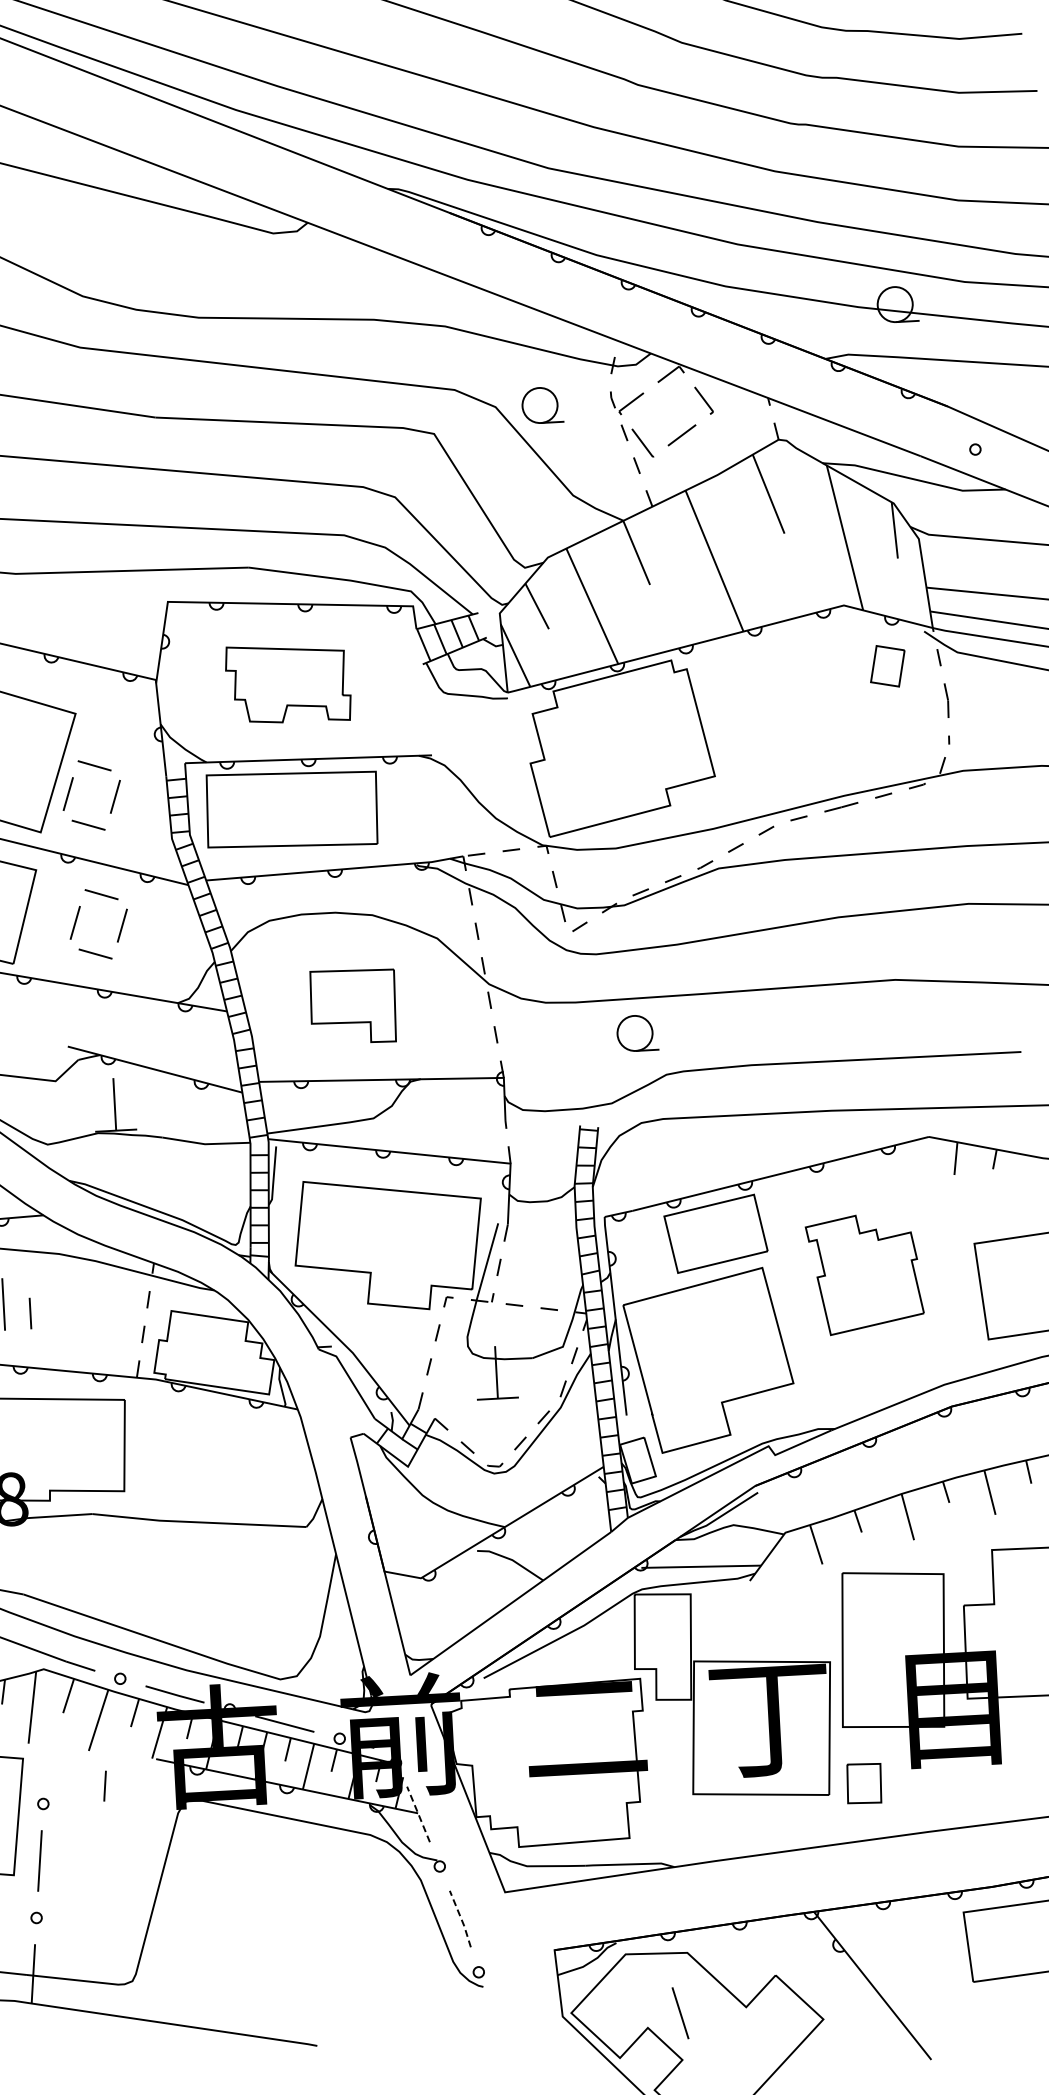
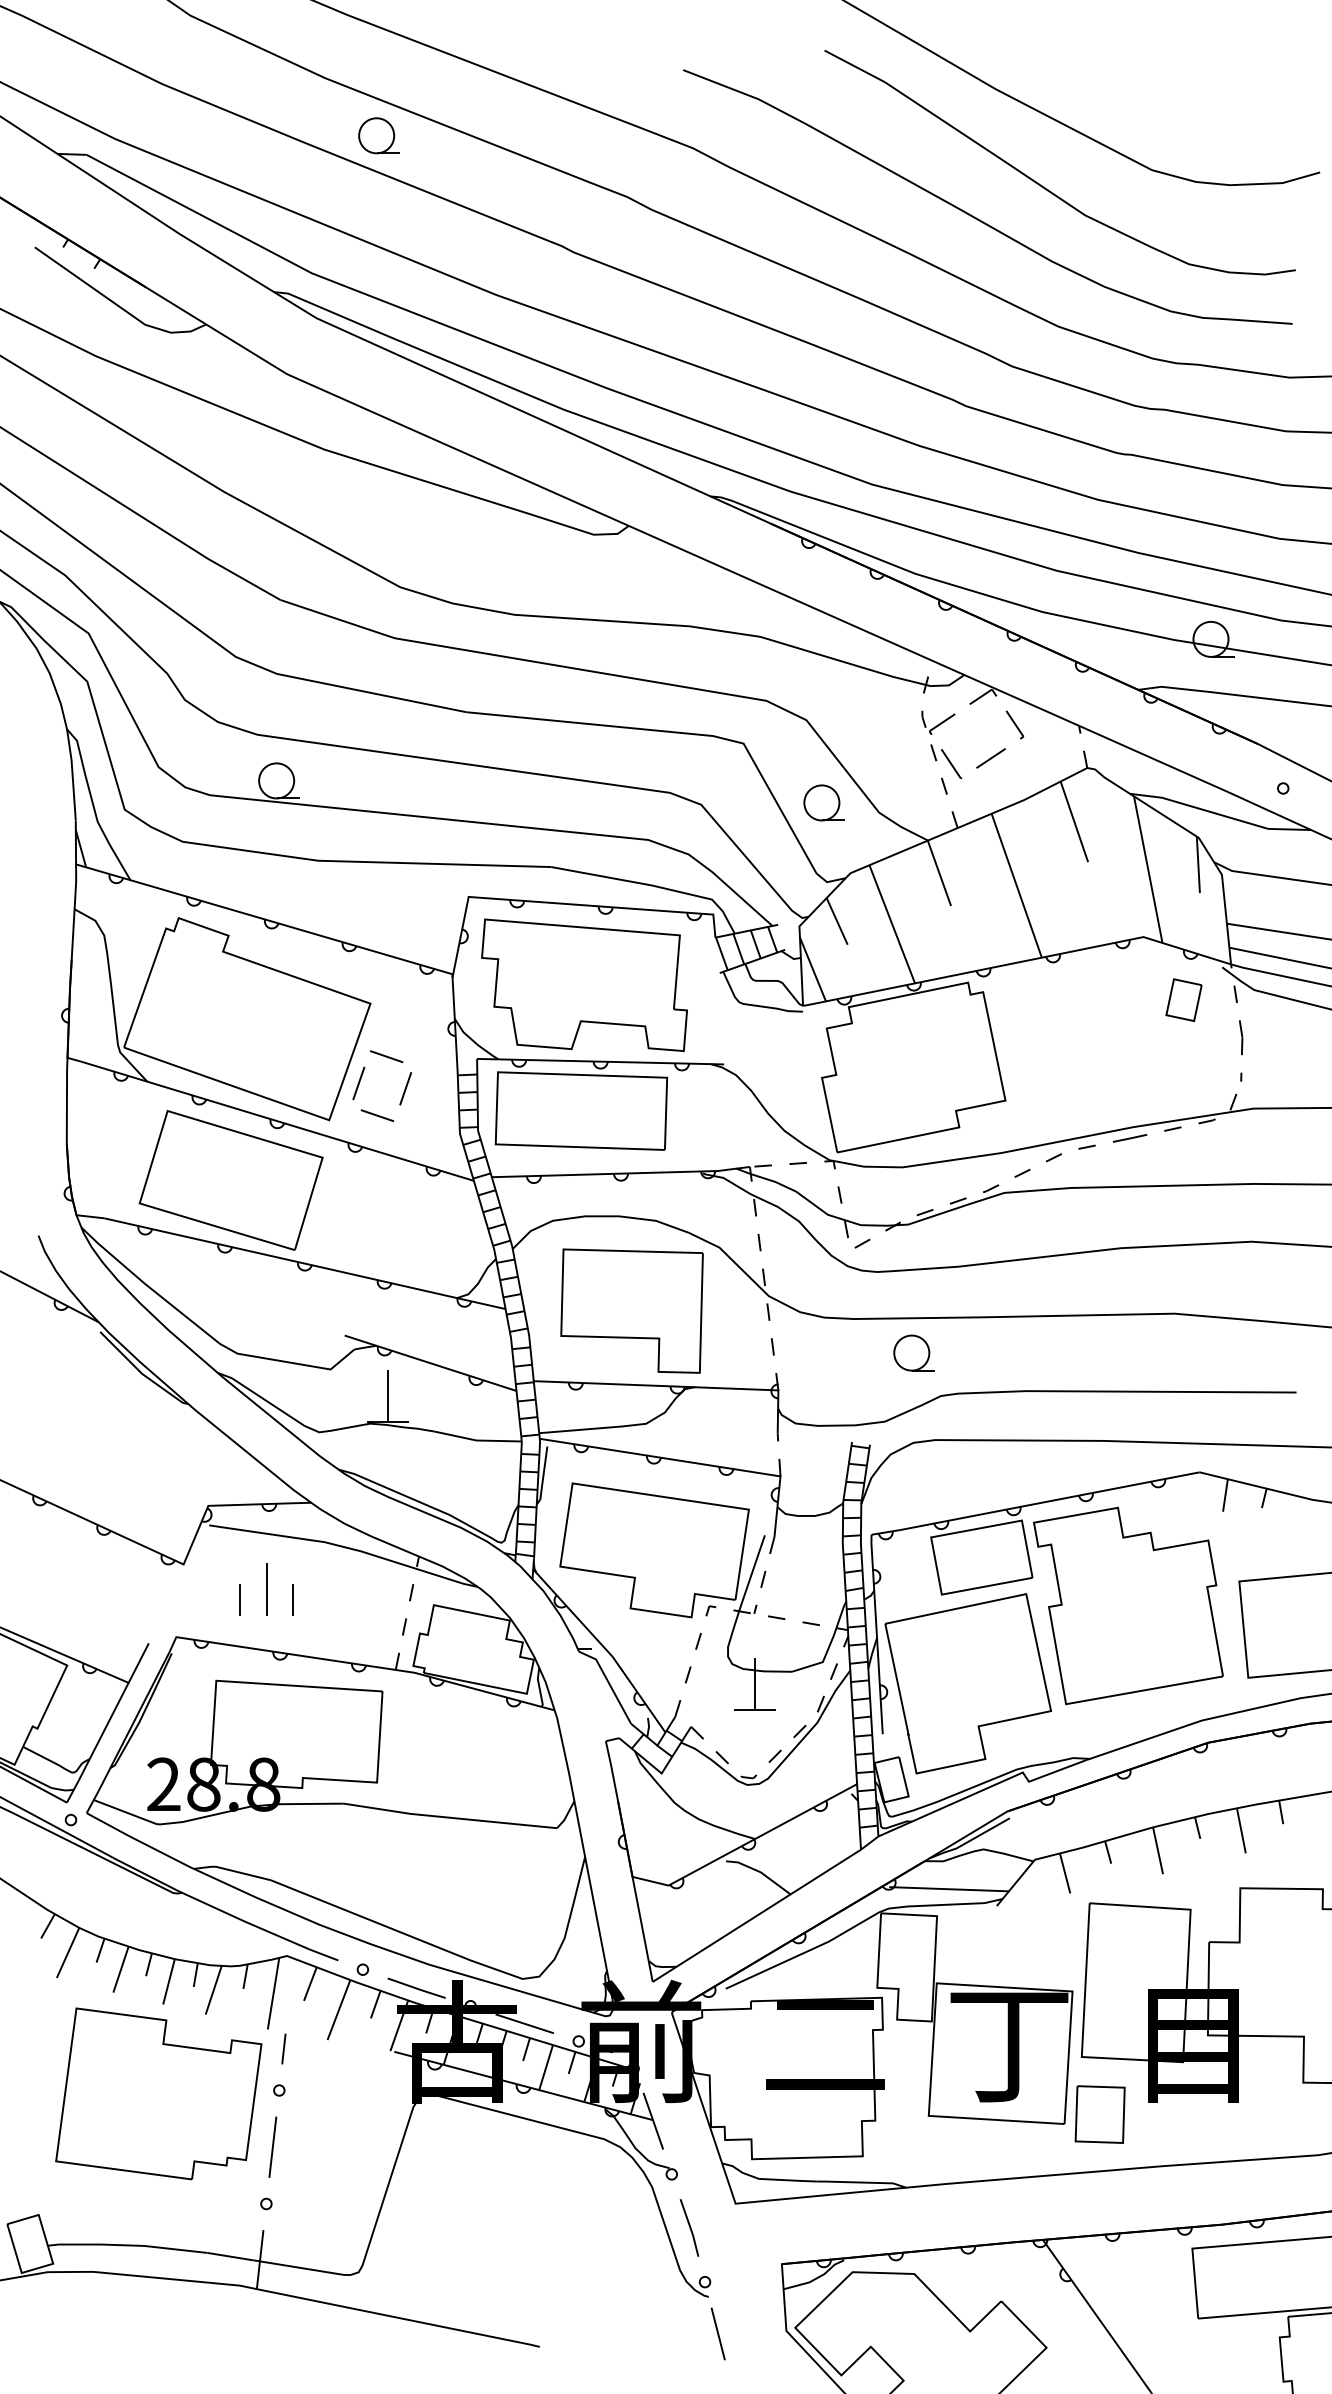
part: (541, 404) -> (823, 802), moved
part: (288, 683) -> (584, 984), size x1.67
part: (119, 931) -> (402, 1223), removed
part: (352, 1006) -> (631, 1310), size x1.67
part: (865, 1273) -> (1128, 1605), size x1.67
part: (863, 1783) -> (1099, 2114), size x1.43
line: (104, 1785) -> (283, 2048), moved
line: (418, 1814) -> (653, 2121), dashed -> solid
line: (461, 1918) -> (690, 2227), dashed -> solid
line: (679, 2012) -> (717, 2333), moved

